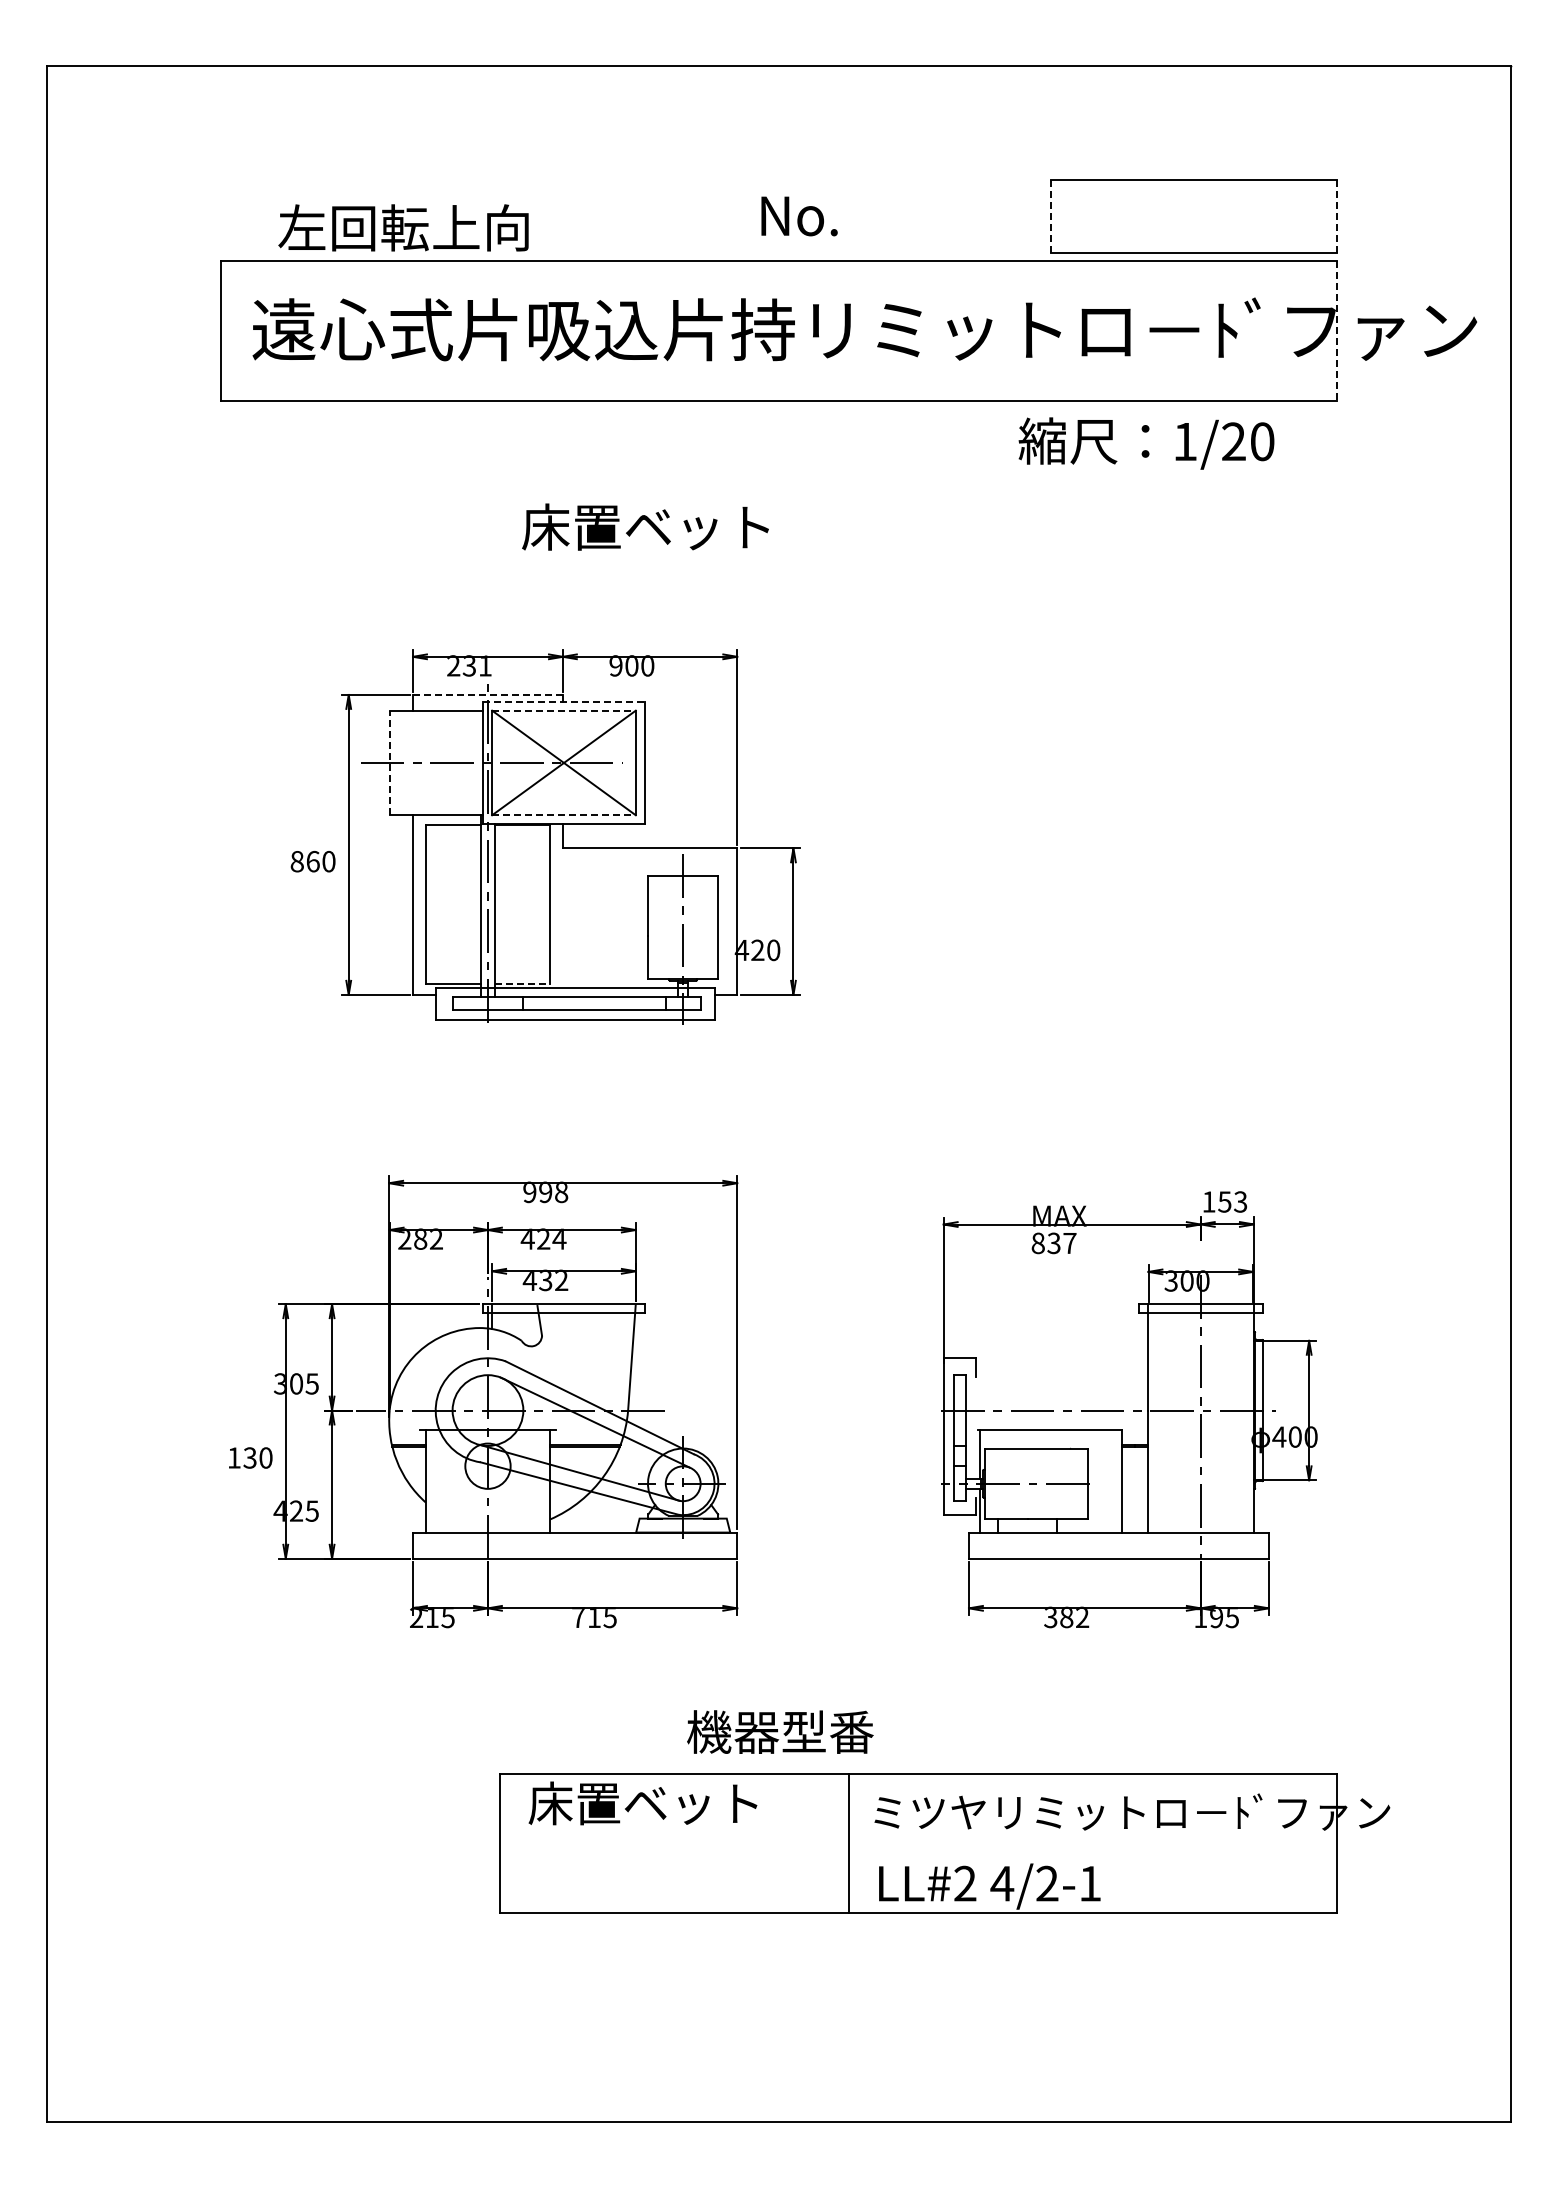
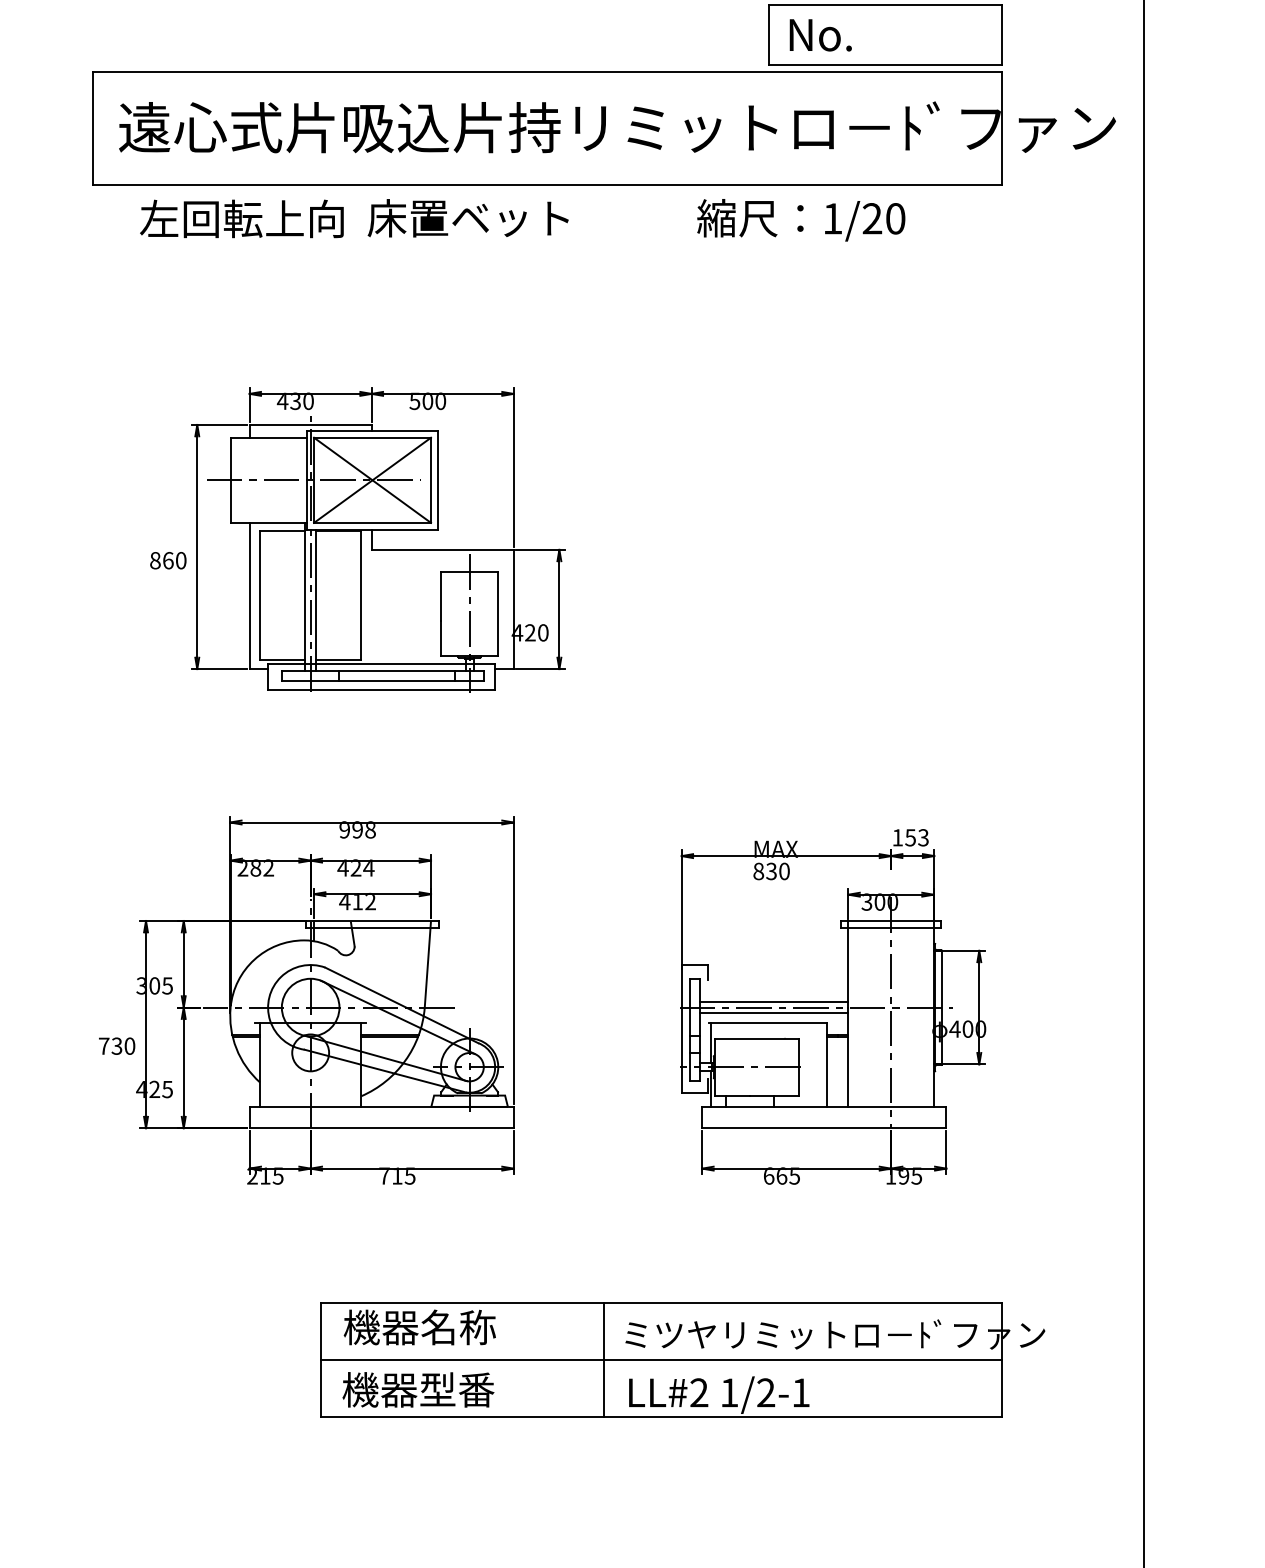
text: (799, 216) -> (820, 35), moved
line: (1051, 216) -> (769, 35), dashed -> solid
line: (1336, 216) -> (1001, 35), dashed -> solid
text: (403, 227) -> (241, 218), moved
line: (1336, 330) -> (1001, 128), dashed -> solid
text: (1146, 443) -> (801, 220), moved
text: (645, 526) -> (468, 217), moved
text: (468, 665) -> (294, 400), 231 -> 430
text: (615, 665) -> (414, 400), 900 -> 500
line: (487, 694) -> (310, 424), dashed -> solid
line: (563, 701) -> (372, 430), dashed -> solid
line: (563, 710) -> (372, 437), dashed -> solid
line: (389, 762) -> (230, 479), dashed -> solid
line: (563, 815) -> (372, 523), dashed -> solid
line: (522, 983) -> (338, 659), dashed -> solid
text: (1069, 1243) -> (784, 871), 837 -> 830
text: (545, 1280) -> (357, 901), 432 -> 412
line: (1056, 1403) -> (773, 1001), added
line: (1056, 1417) -> (773, 1013), added
text: (234, 1457) -> (104, 1045), 130 -> 730
text: (1066, 1617) -> (781, 1176), 382 -> 665
text: (780, 1731) -> (418, 1389), moved
text: (642, 1803) -> (436, 1327), 床置ベット -> 機器名称
line: (918, 1843) -> (661, 1360), added
text: (1002, 1883) -> (729, 1392), 4/2-1 -> 1/2-1

